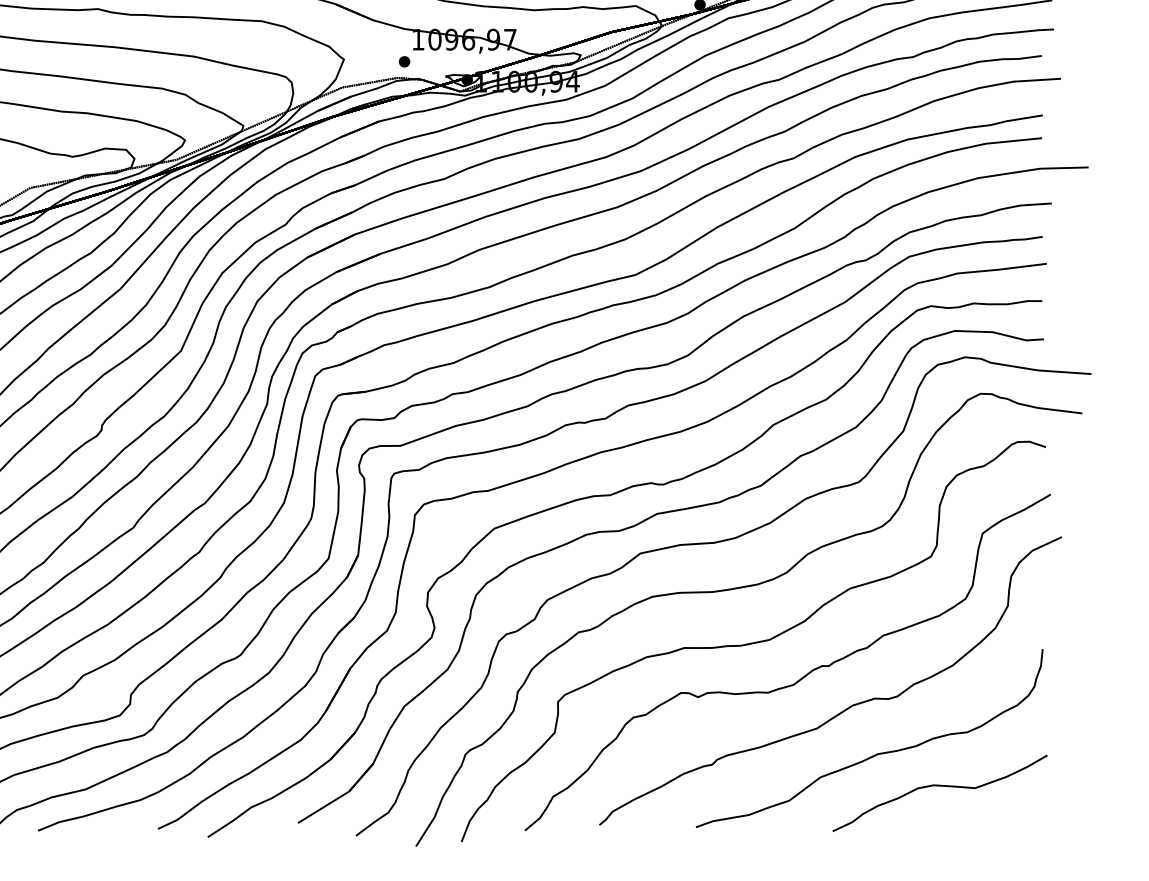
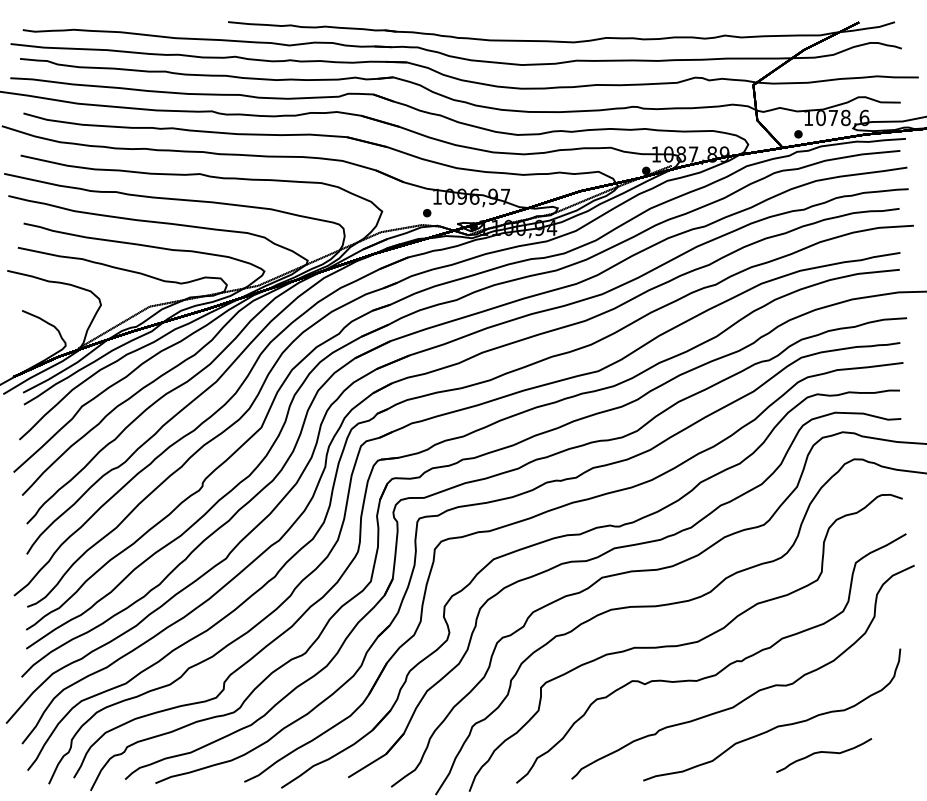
part: (939, 793) -> (823, 755), size x0.6

